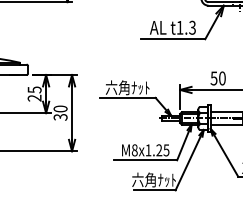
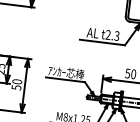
text: (179, 27) -> (107, 34), t1.3 -> t2.3
text: (127, 87) -> (66, 72), 六角ﾅｯﾄ -> ｱﾝｶｰ芯棒
text: (59, 117) -> (15, 87), 30 -> 50

